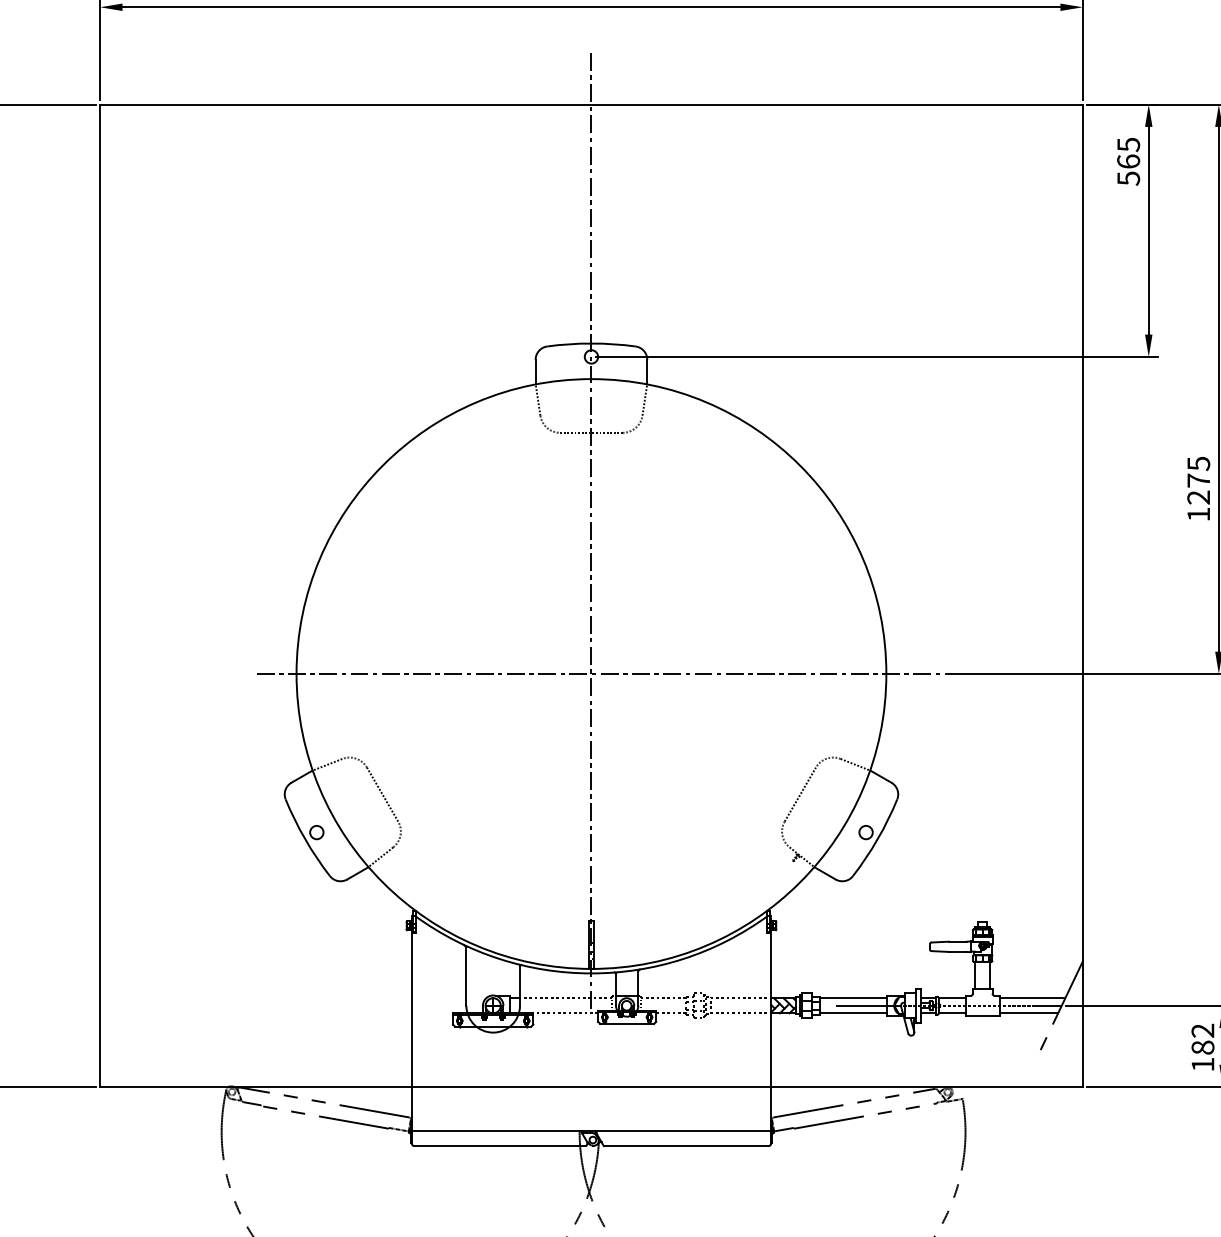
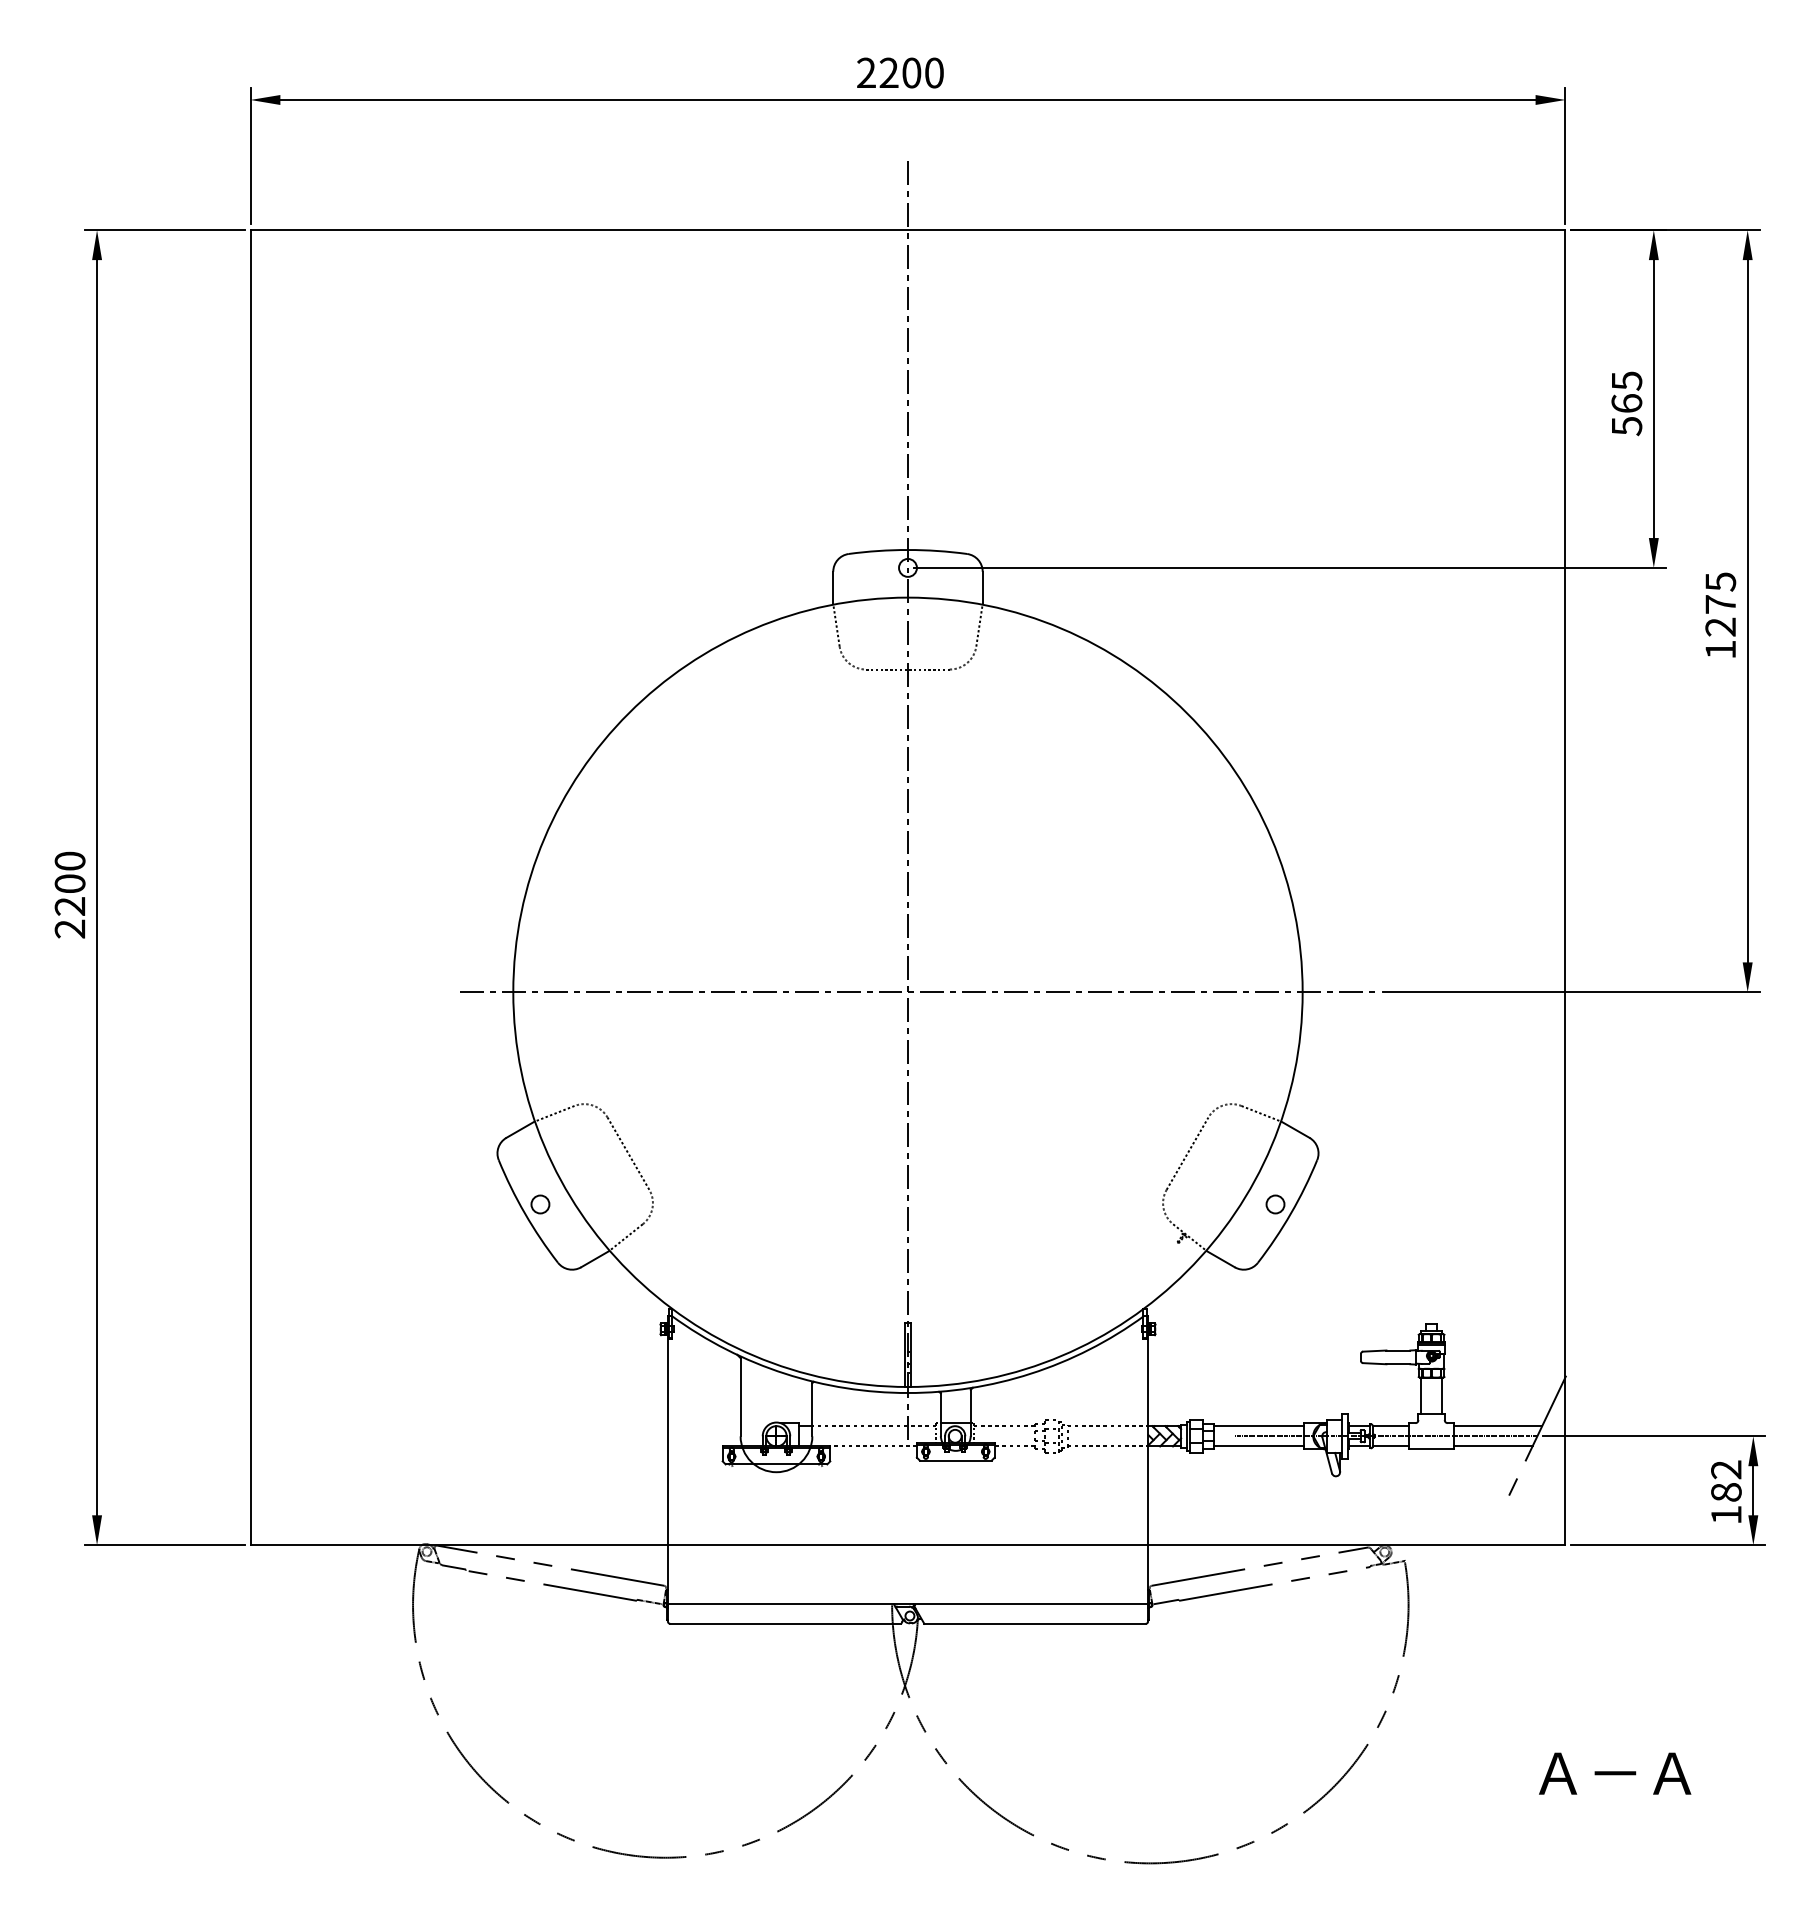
text: (1128, 161) -> (1626, 403), moved
text: (1198, 488) -> (1720, 614), moved

